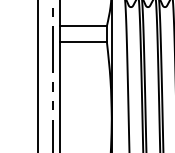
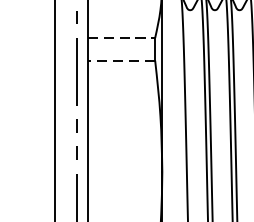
line: (84, 26) -> (122, 38), solid -> dashed
line: (83, 41) -> (121, 60), solid -> dashed

